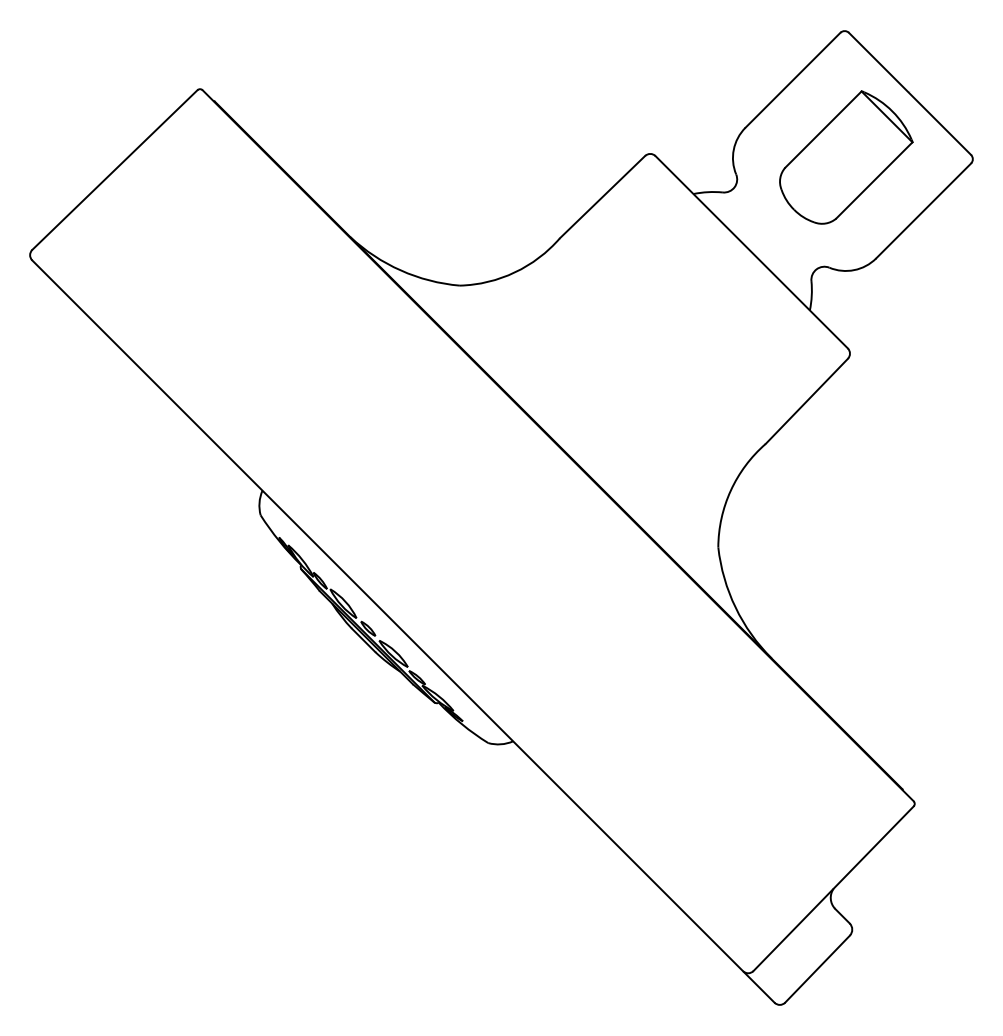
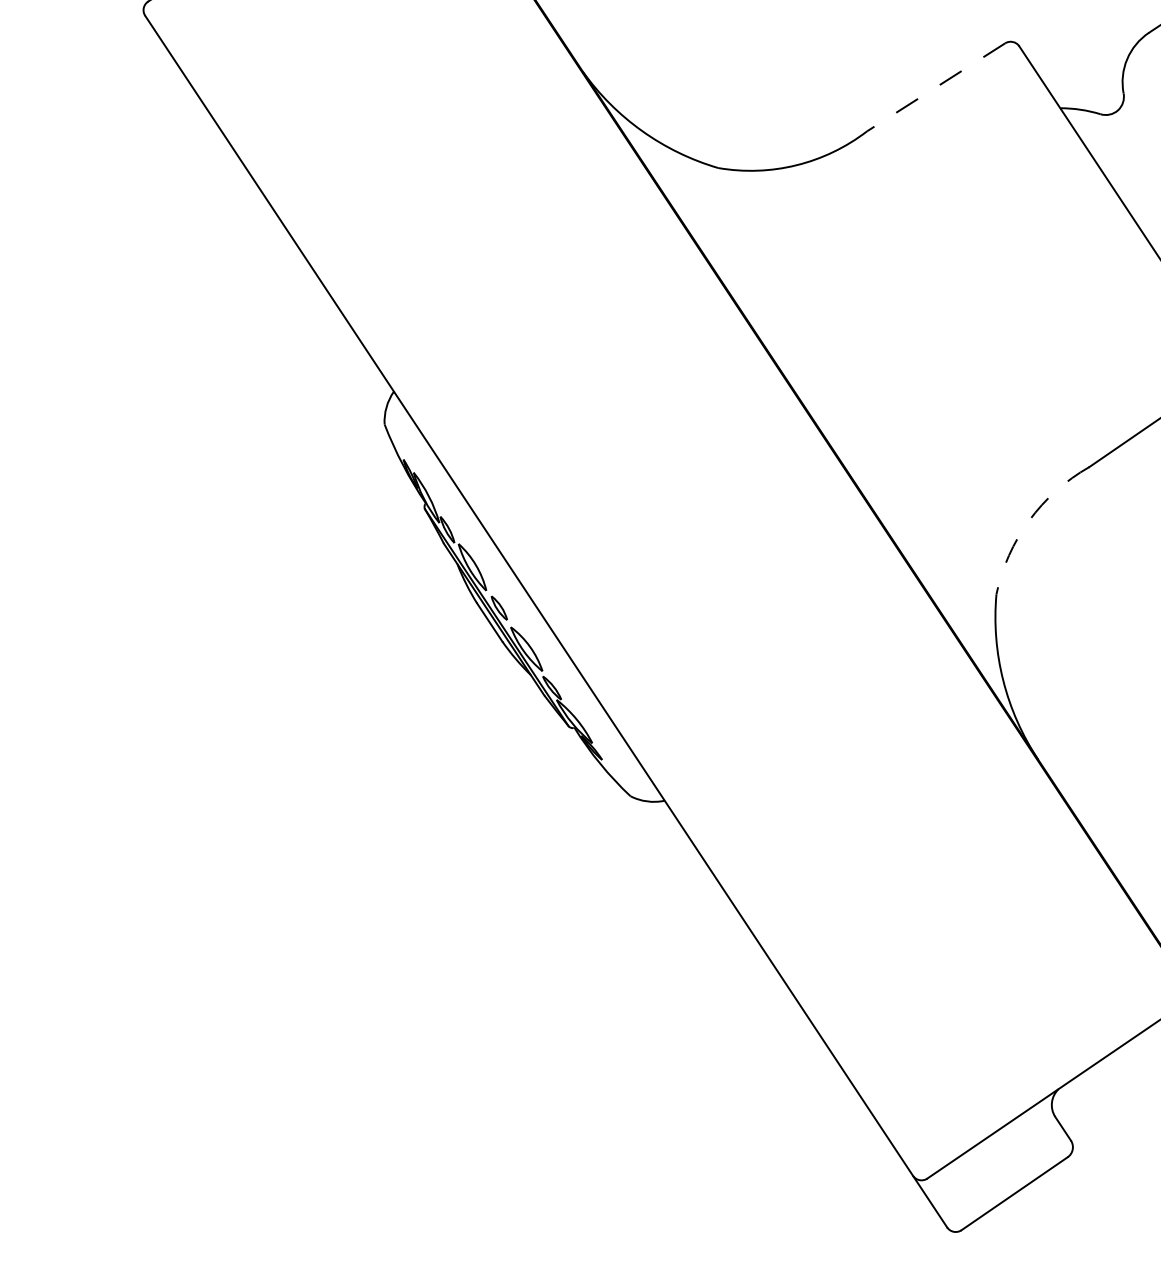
line: (602, 197) -> (935, 87), solid -> dashed
arc: (730, 490) -> (1028, 520), solid -> dashed

